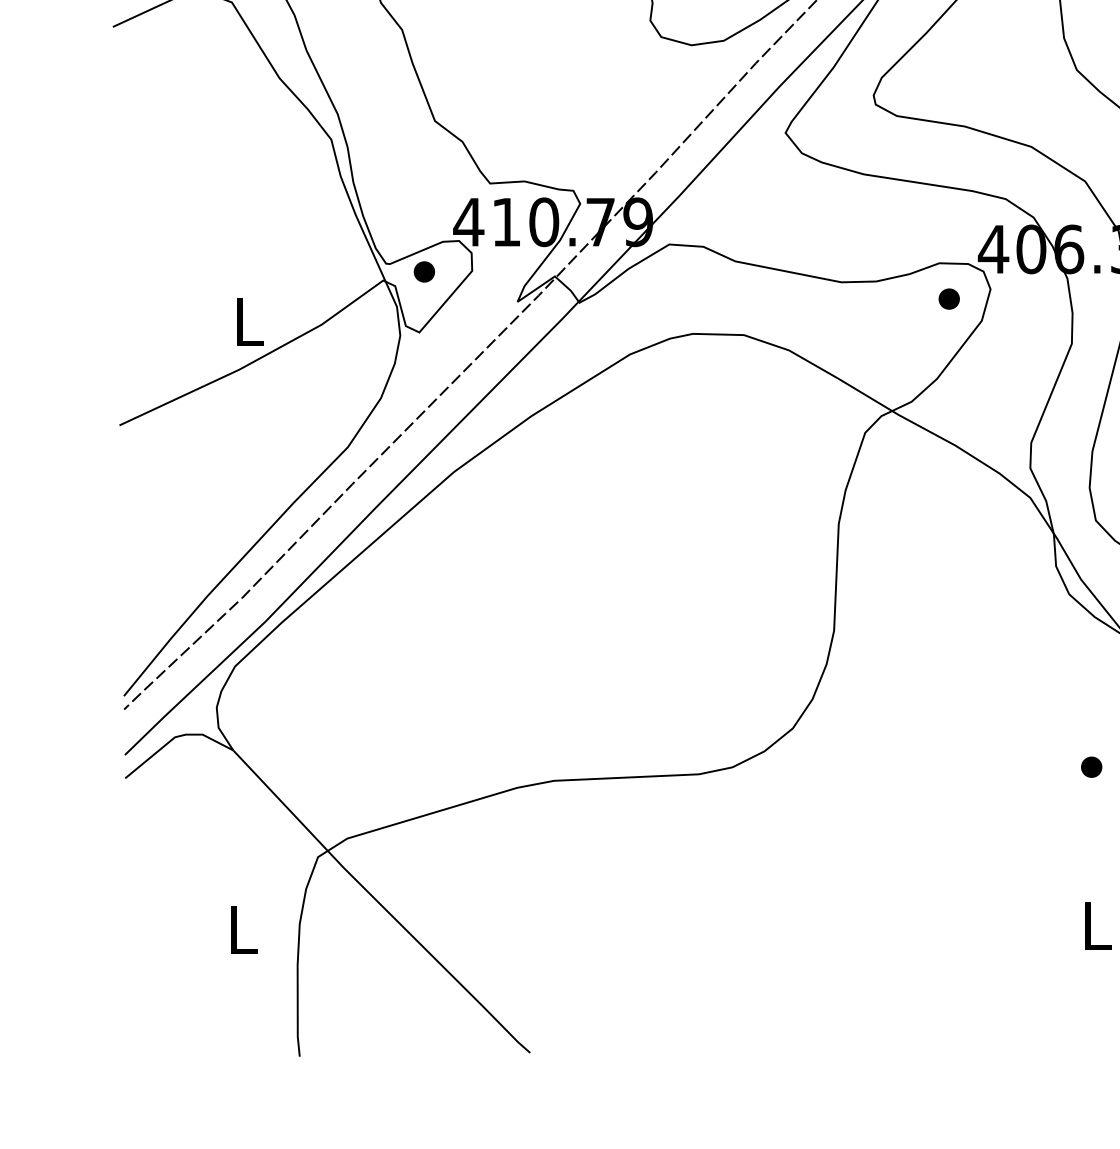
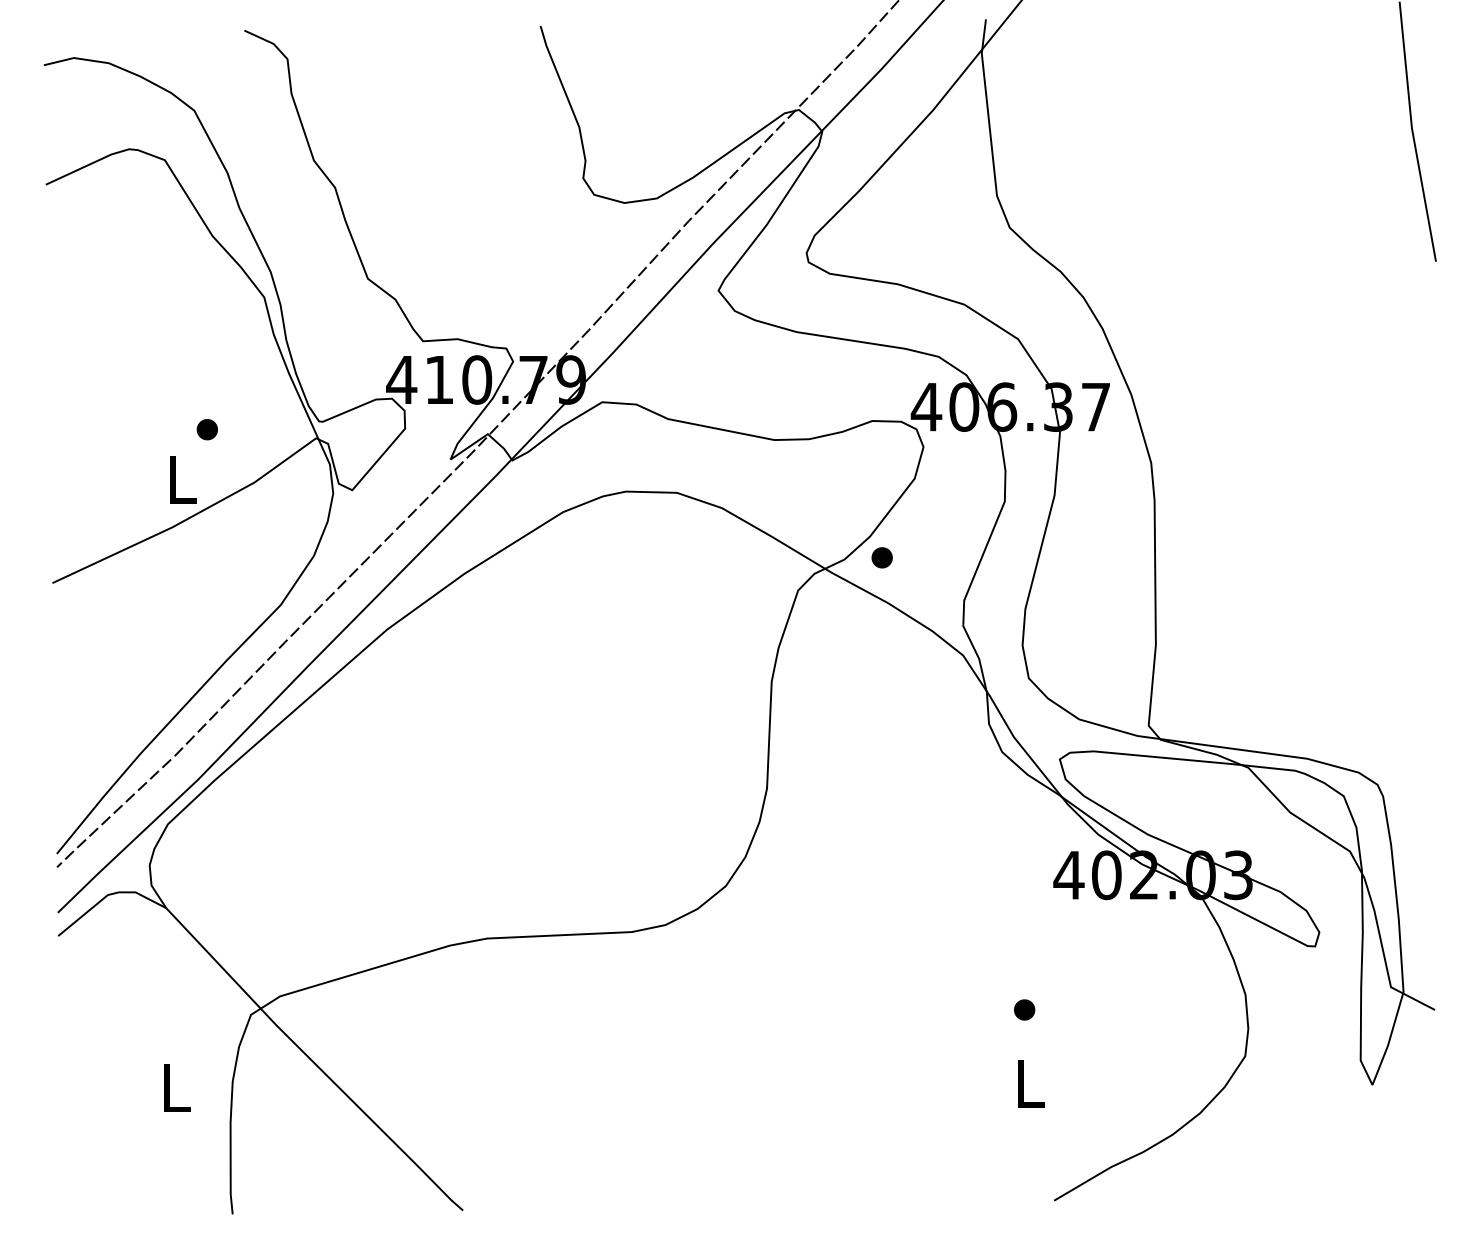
part: (423, 271) -> (206, 429), moved
part: (948, 298) -> (881, 557), moved
part: (1091, 766) -> (1024, 1009), moved

